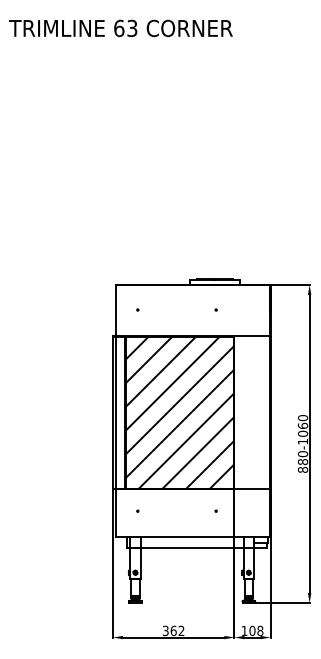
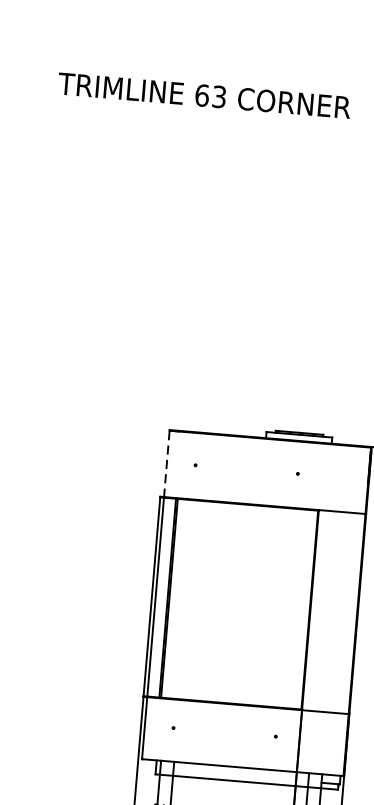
line: (115, 310) -> (166, 463), solid -> dashed
hatch: (179, 412) -> (238, 603), removed

